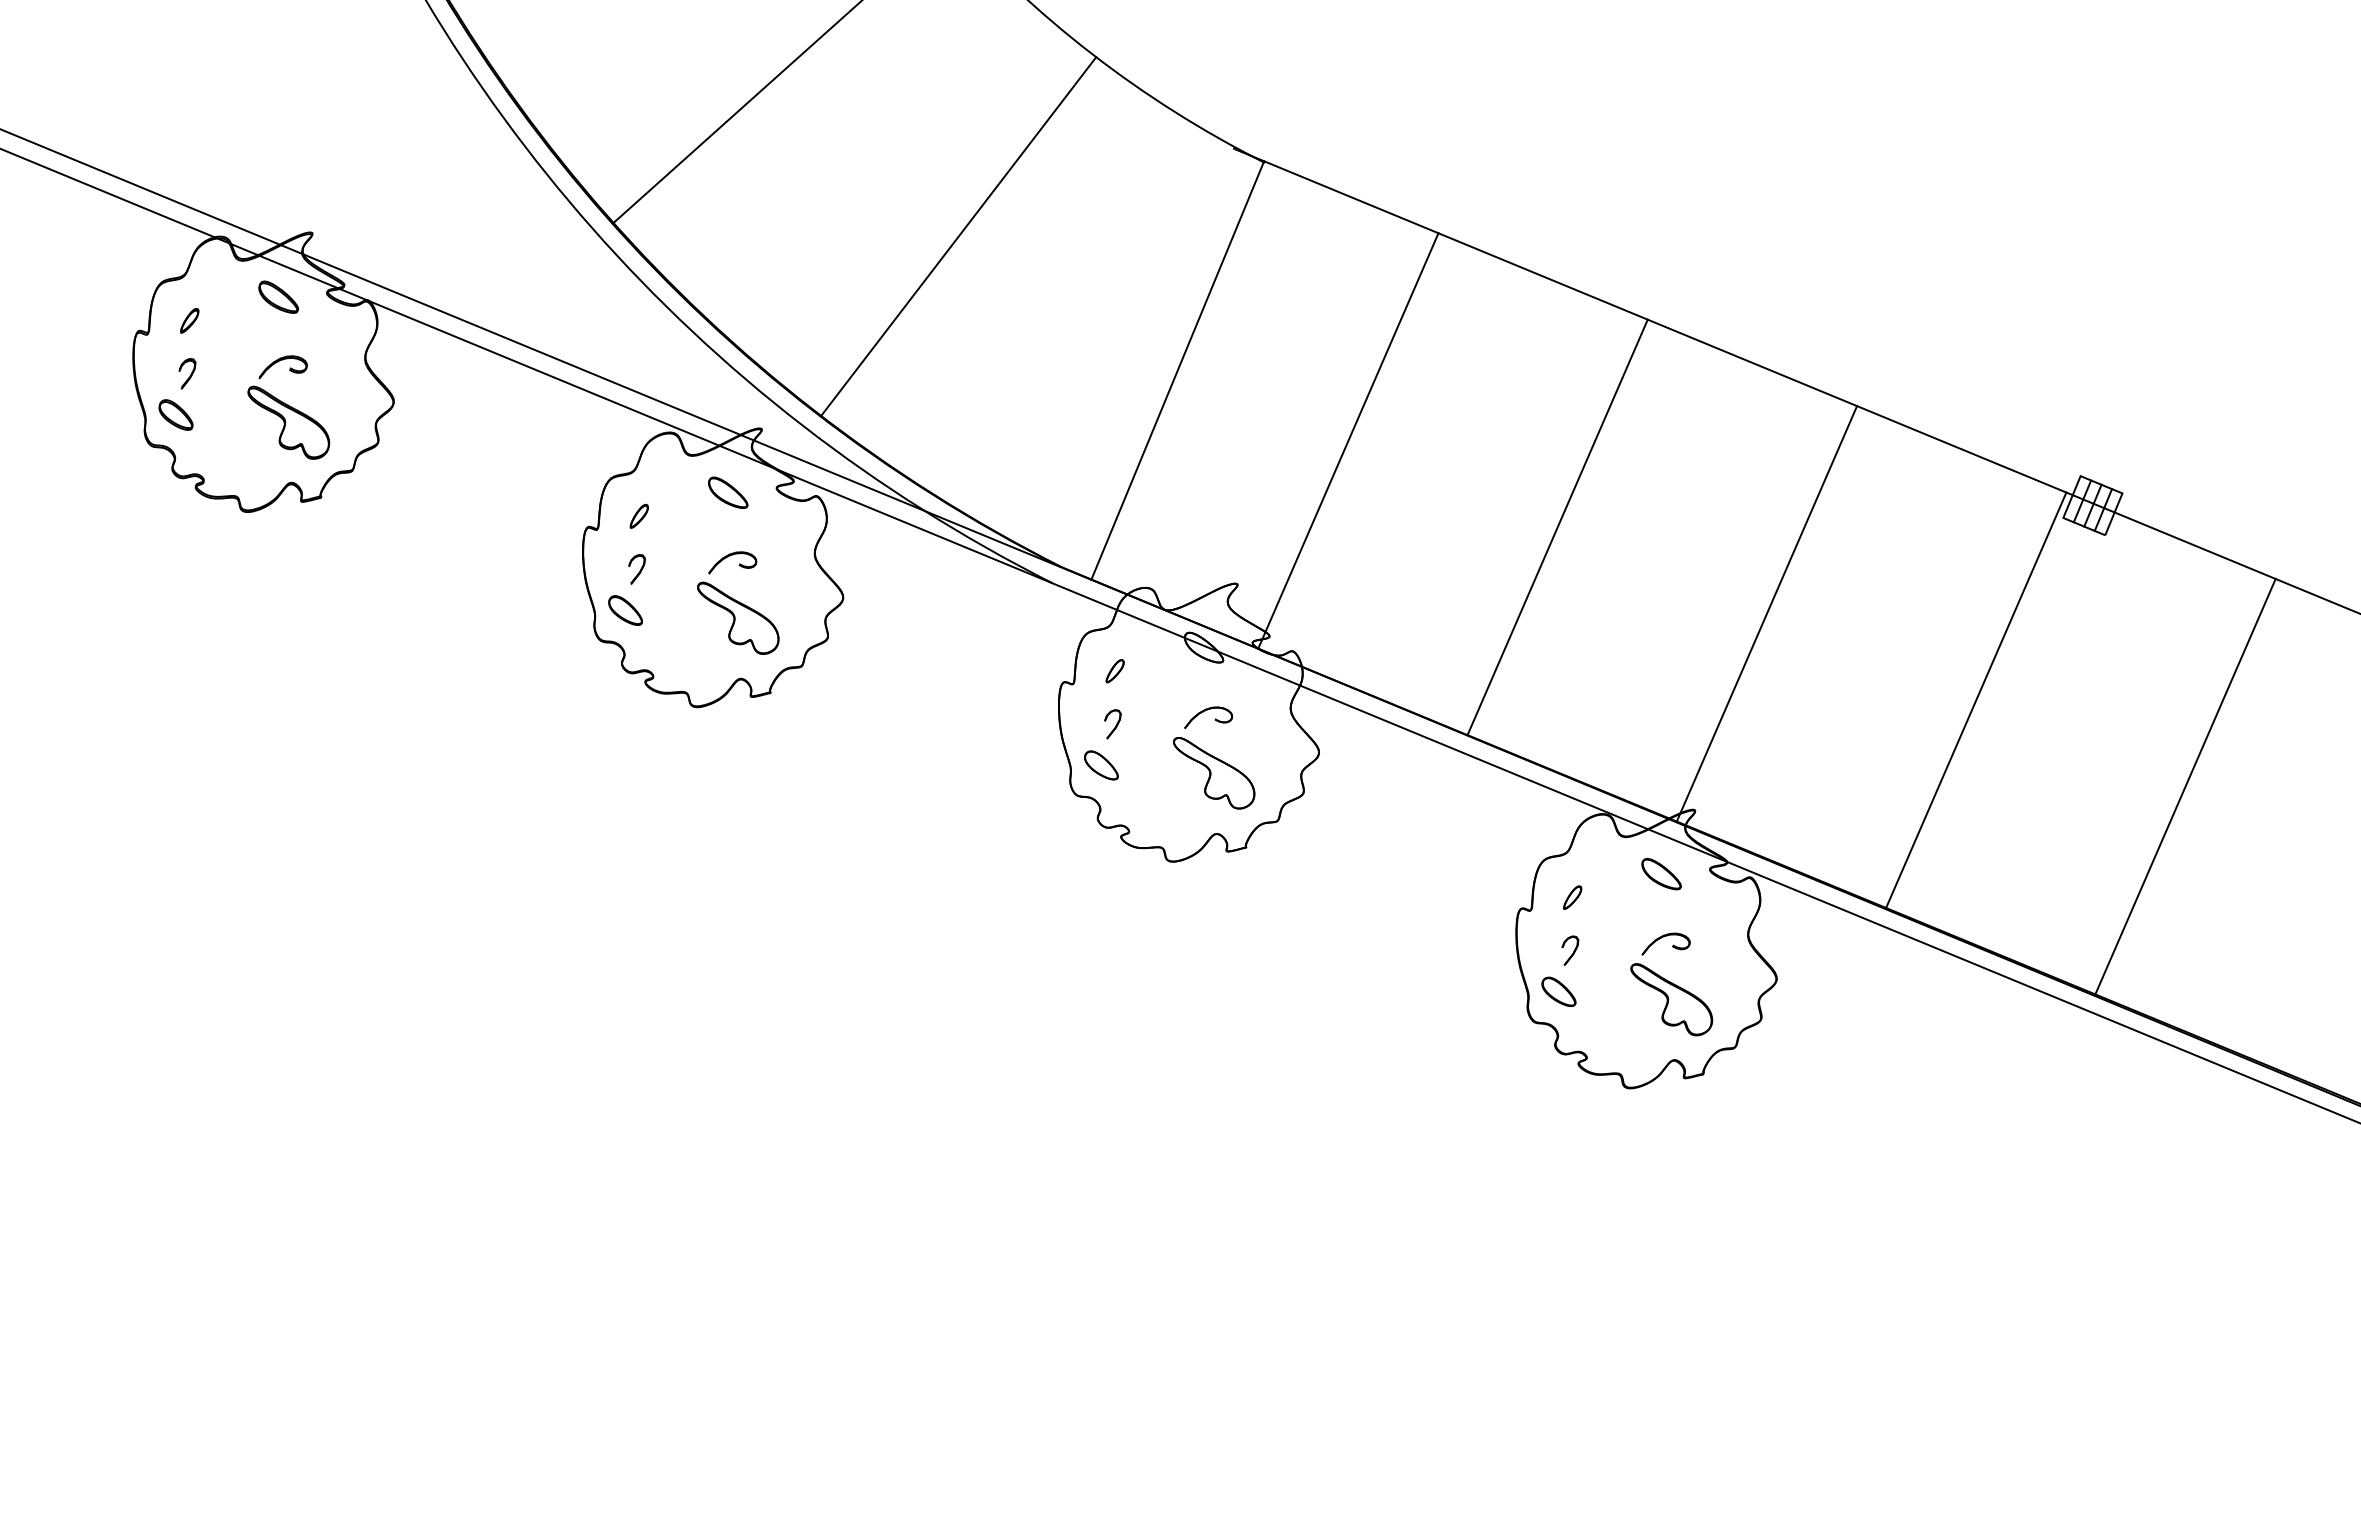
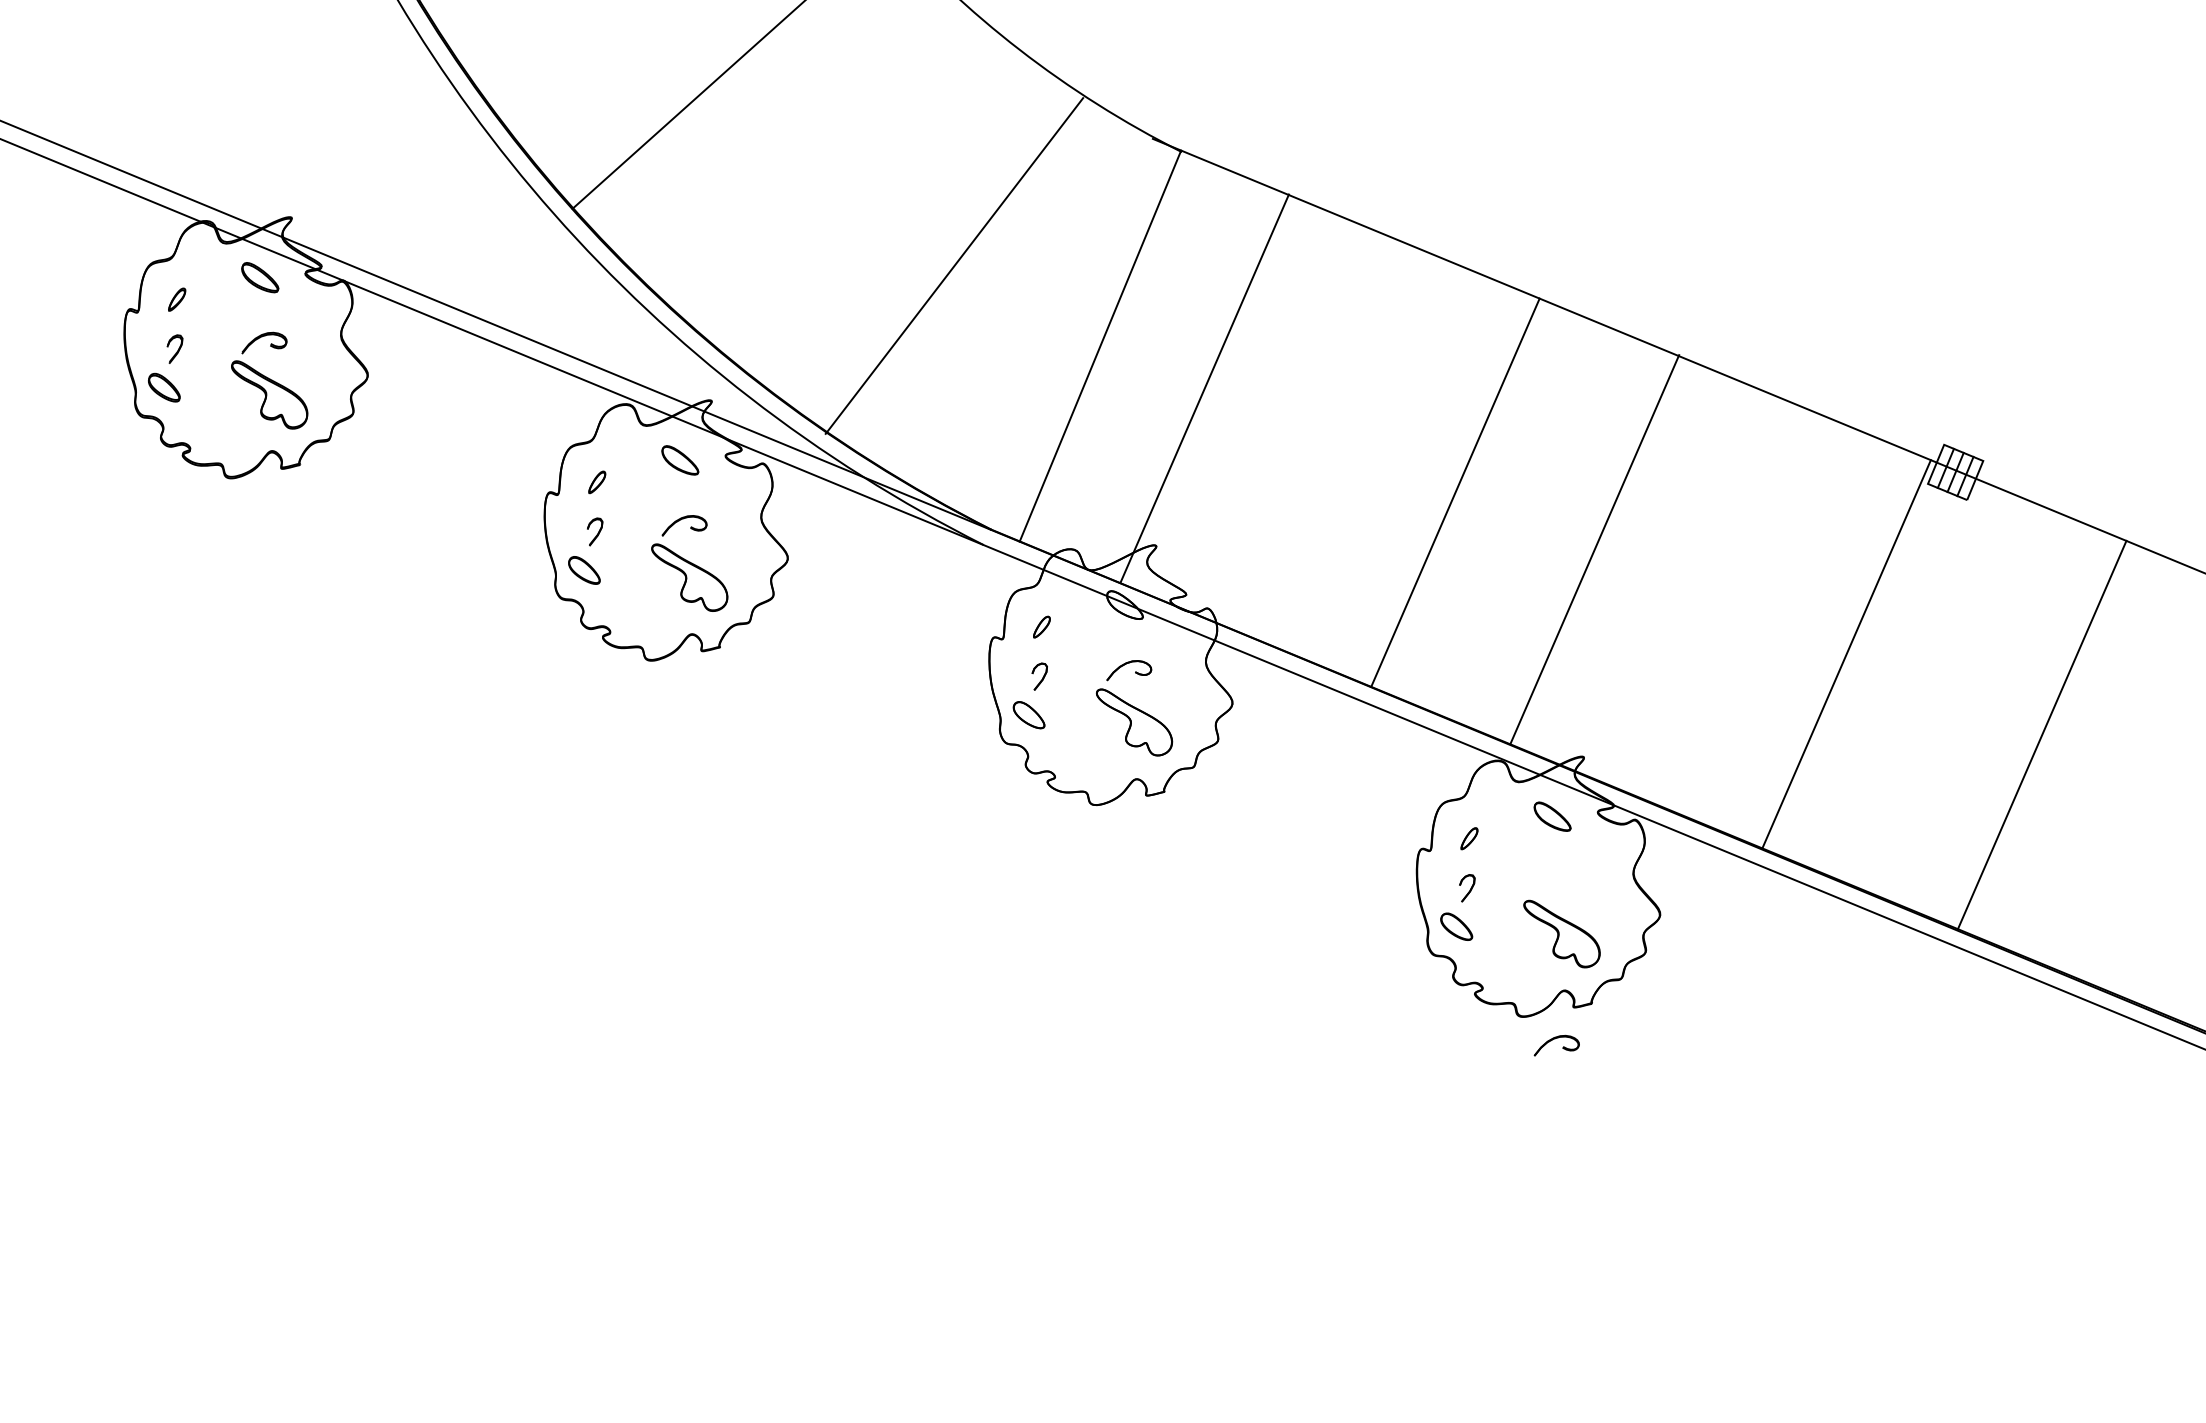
line: (958, 236) -> (954, 265), moved
line: (1348, 440) -> (1204, 388), moved
line: (1766, 613) -> (1594, 548), moved
part: (1664, 937) -> (1555, 1039), moved

